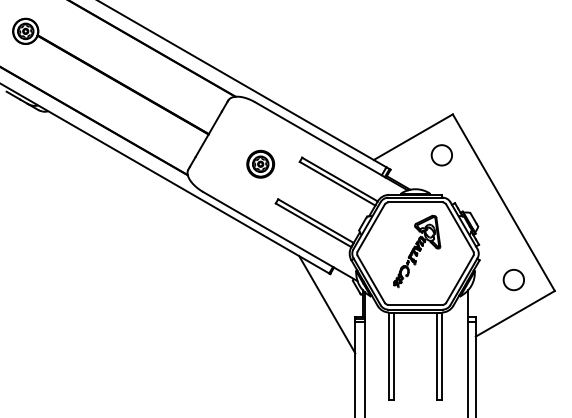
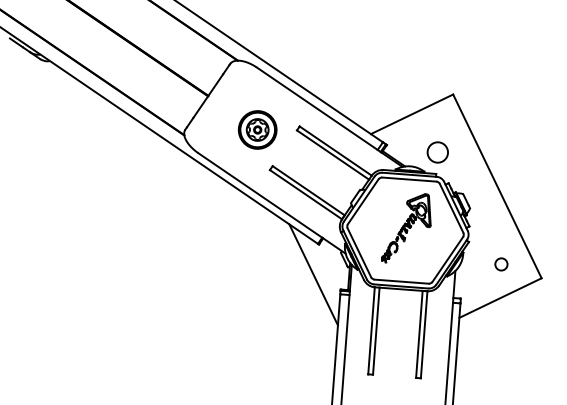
circle: (441, 155) -> (437, 152), moved
part: (260, 163) -> (257, 129), size x1.4
circle: (513, 280) -> (501, 264), size x0.6

